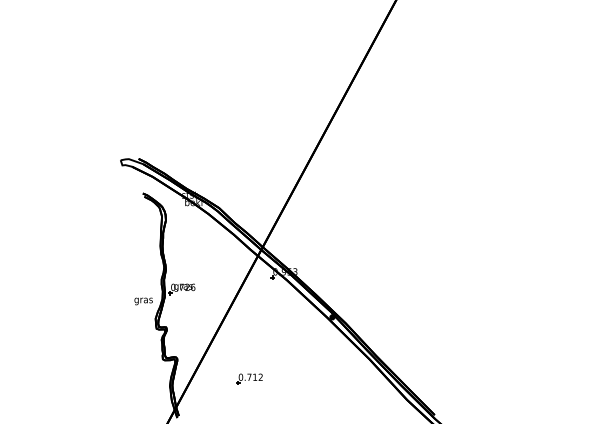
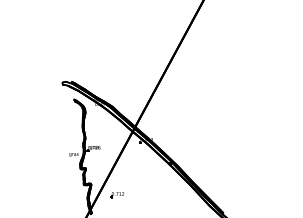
part: (247, 380) -> (116, 195), moved

